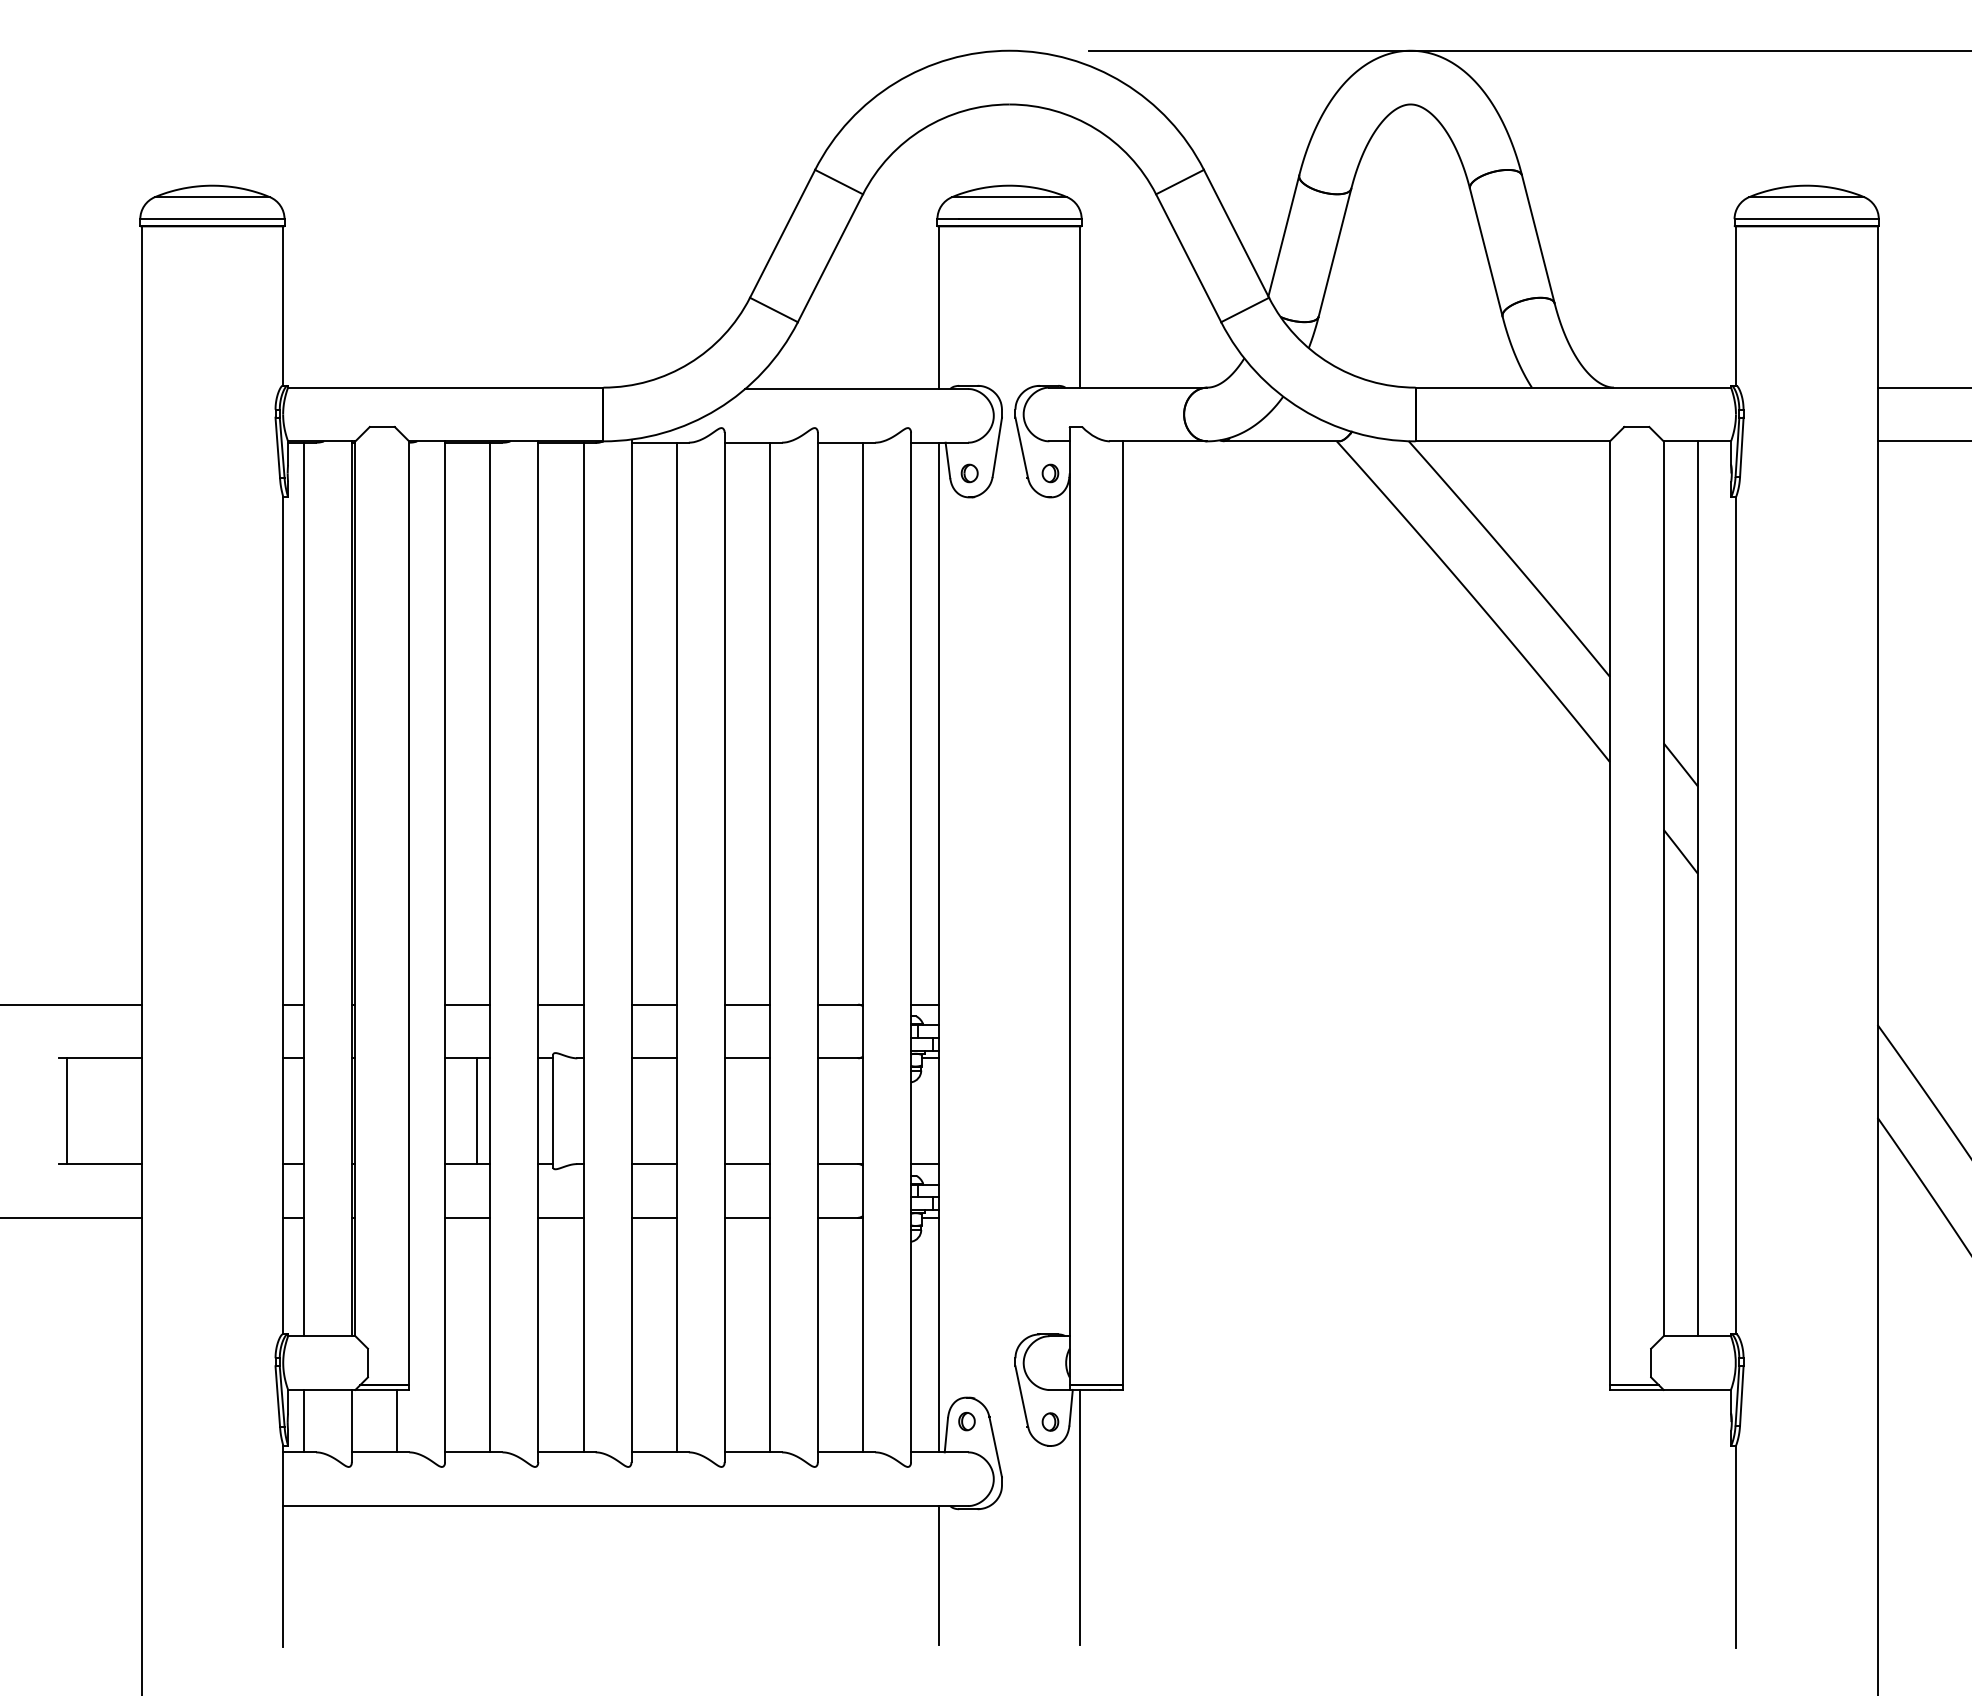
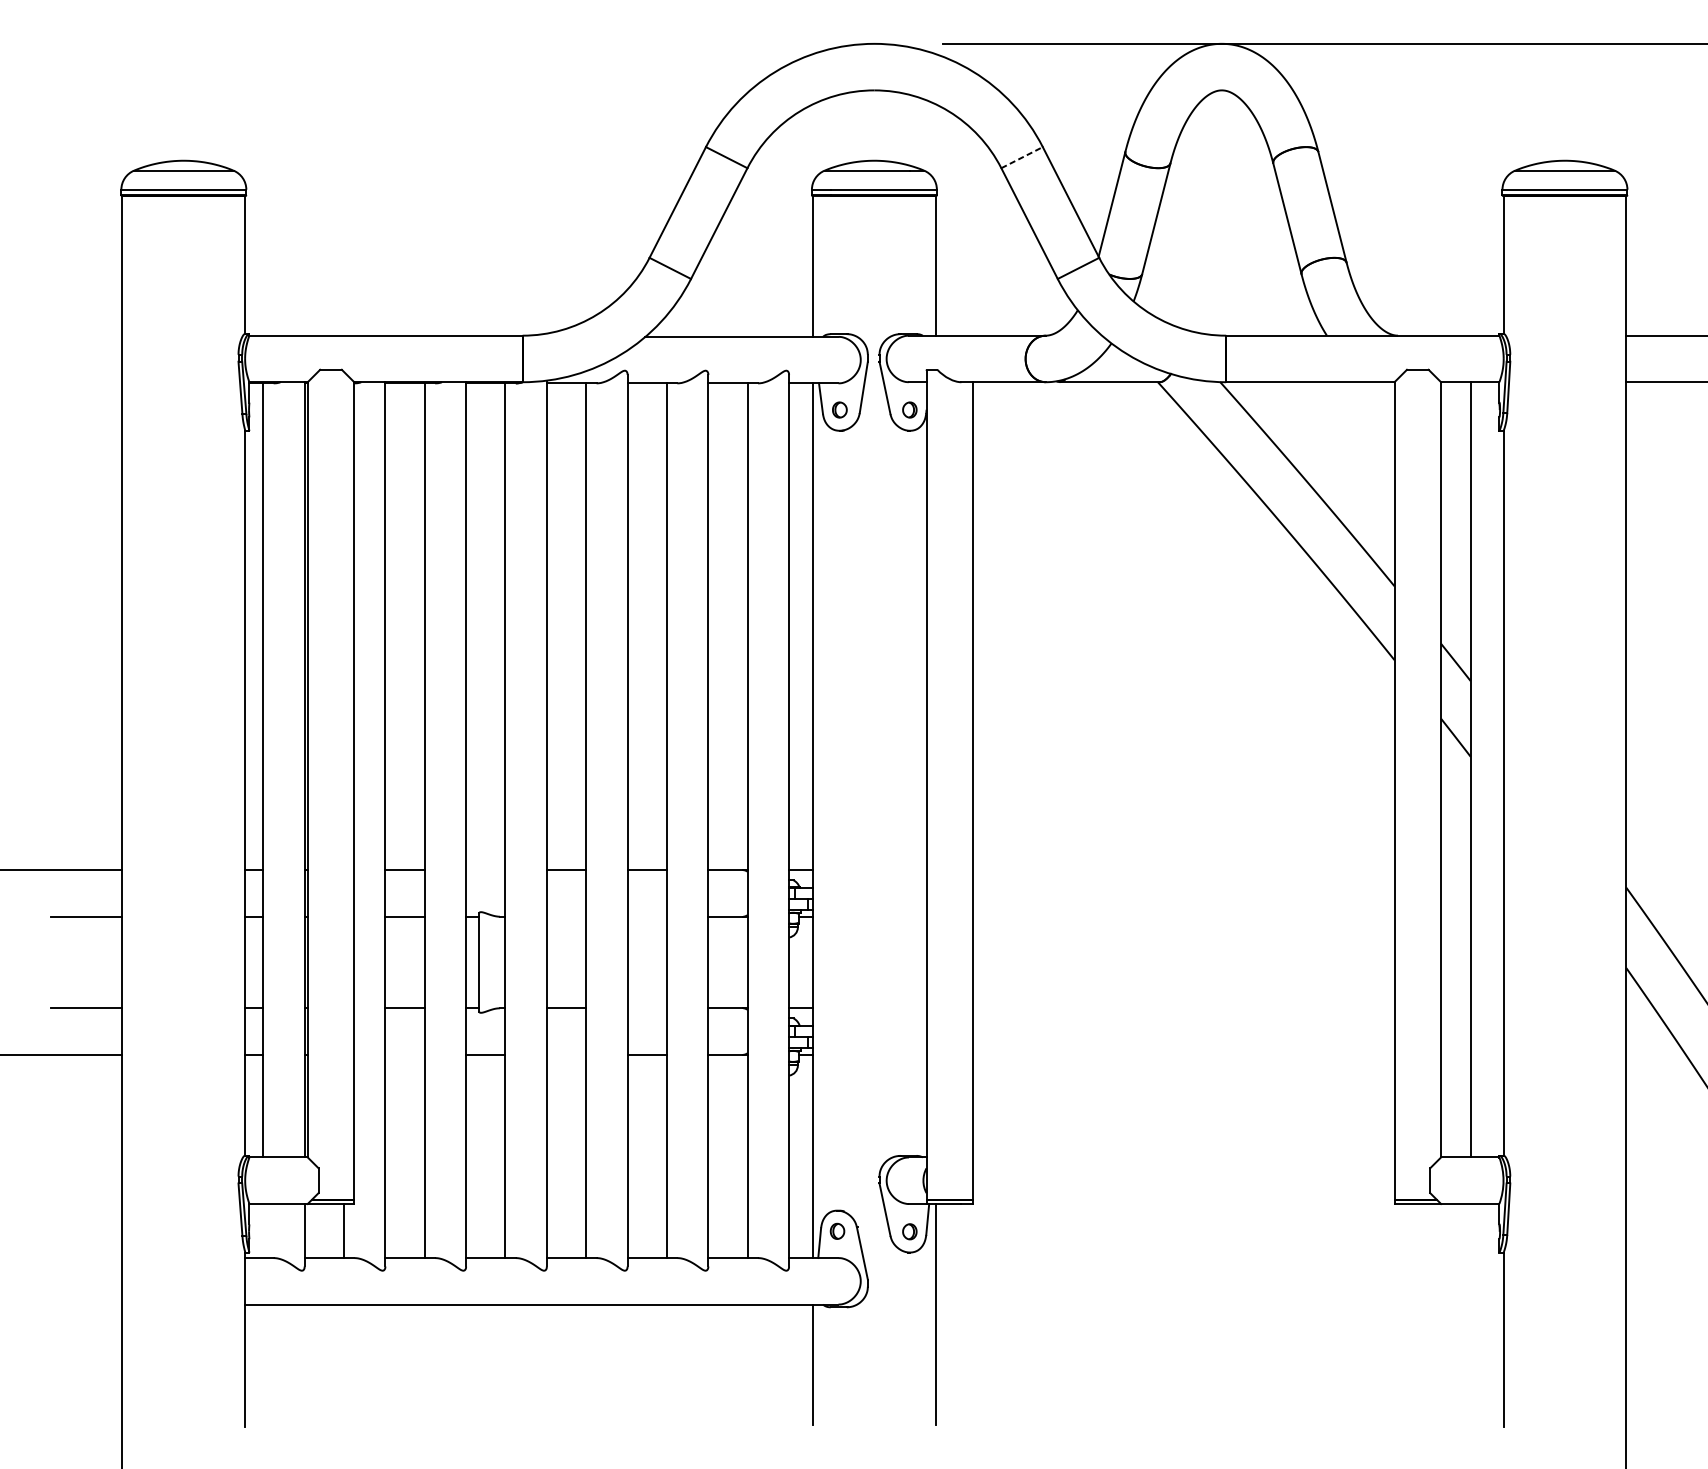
line: (1180, 182) -> (1022, 157), solid -> dashed
line: (560, 1004) -> (485, 870), removed
line: (653, 1058) -> (565, 916), removed
line: (747, 1058) -> (647, 916), removed
line: (67, 1111) -> (58, 962), removed
line: (477, 1111) -> (413, 962), removed
line: (747, 1164) -> (647, 1008), removed
line: (467, 1217) -> (404, 1054), removed
line: (653, 1217) -> (565, 1054), removed
line: (304, 1420) -> (263, 1230), removed

